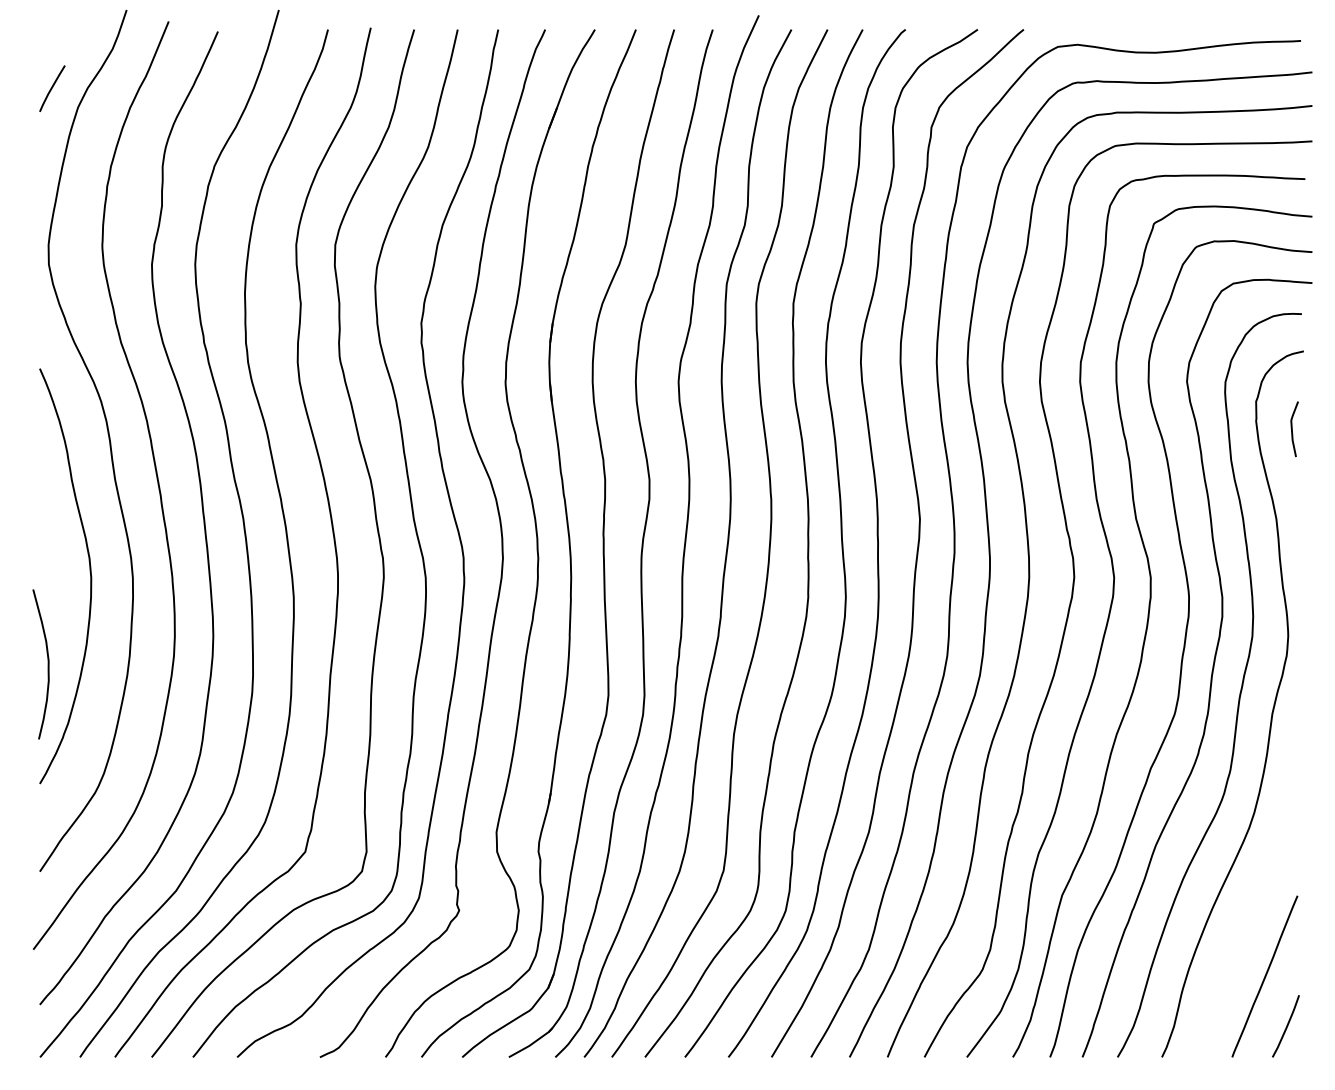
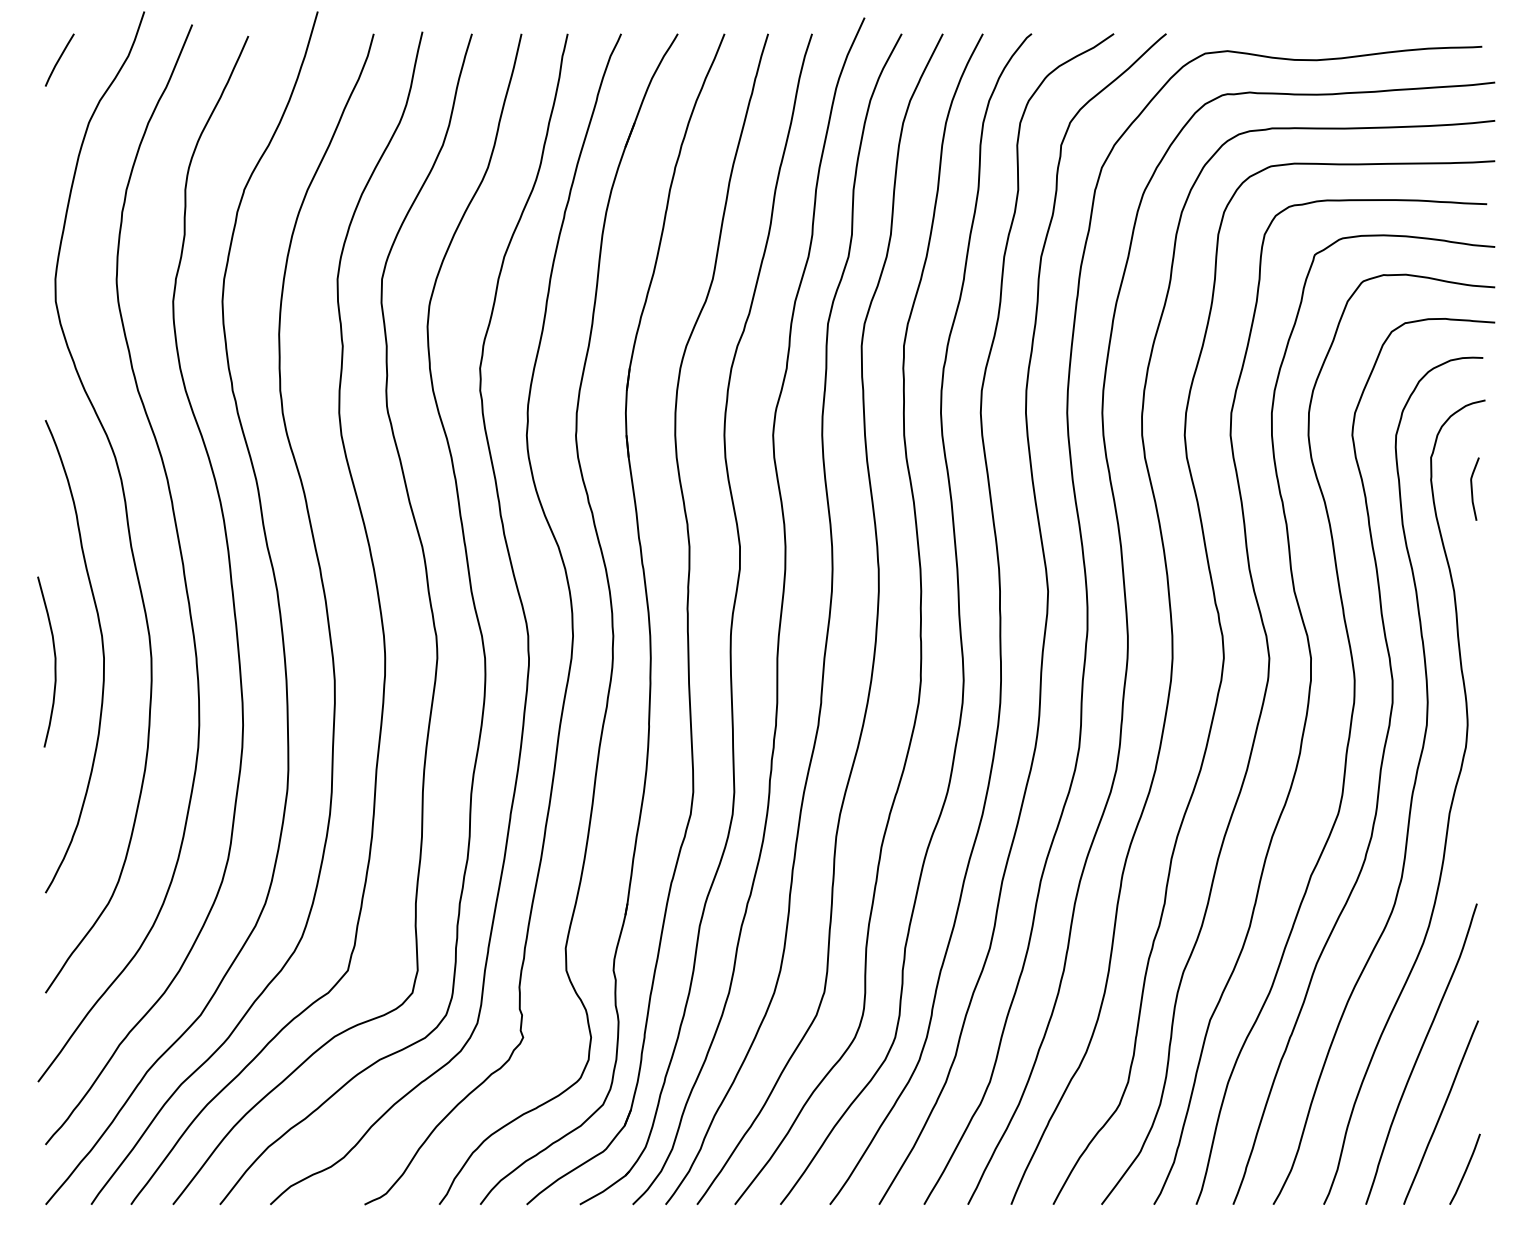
line: (52, 88) -> (59, 59), moved
curve: (47, 663) -> (54, 661), moved
curve: (1246, 924) -> (1420, 1053), added

